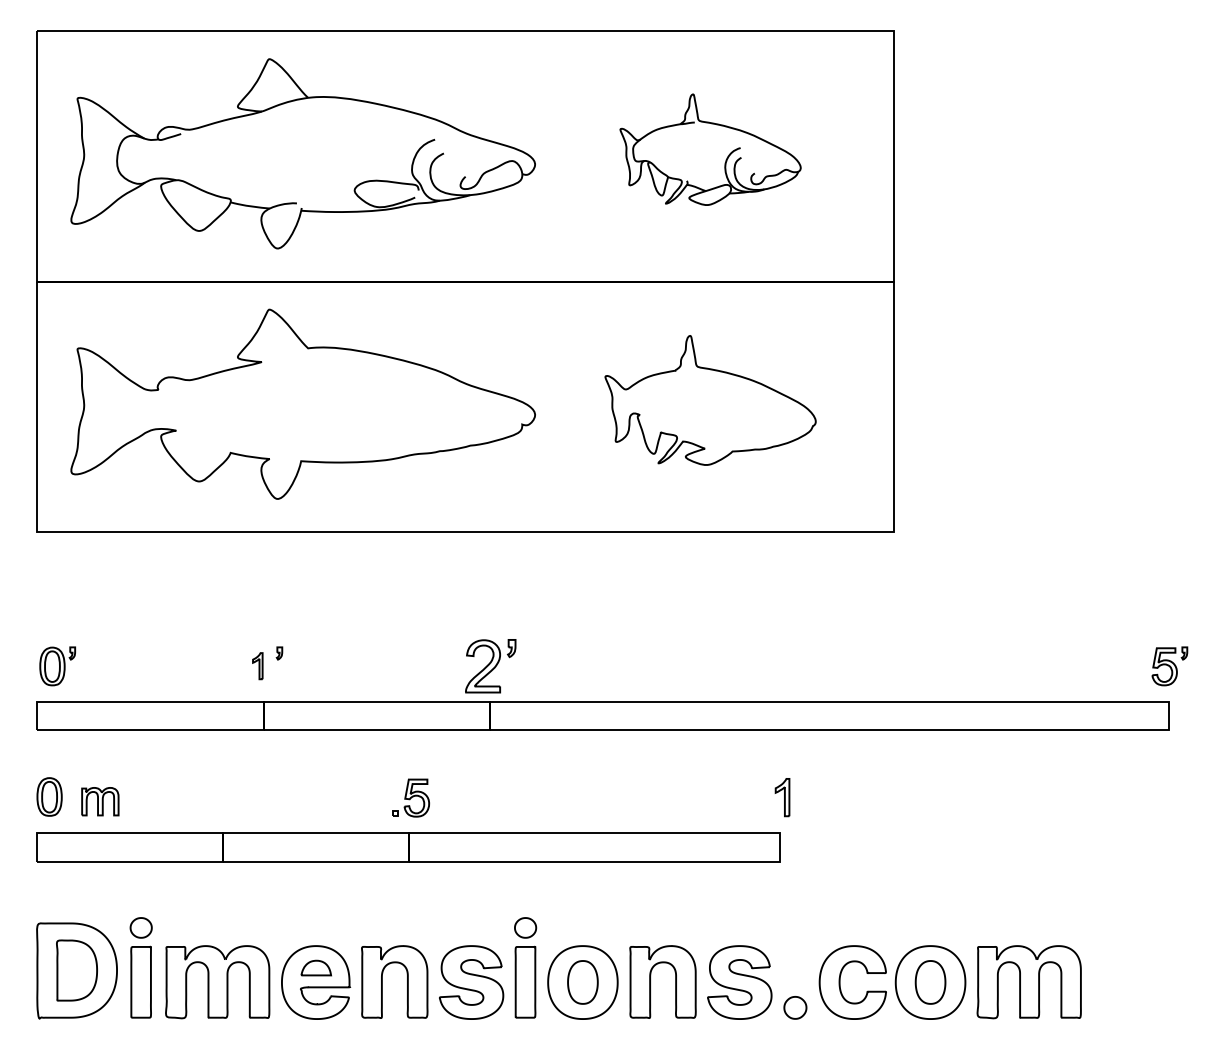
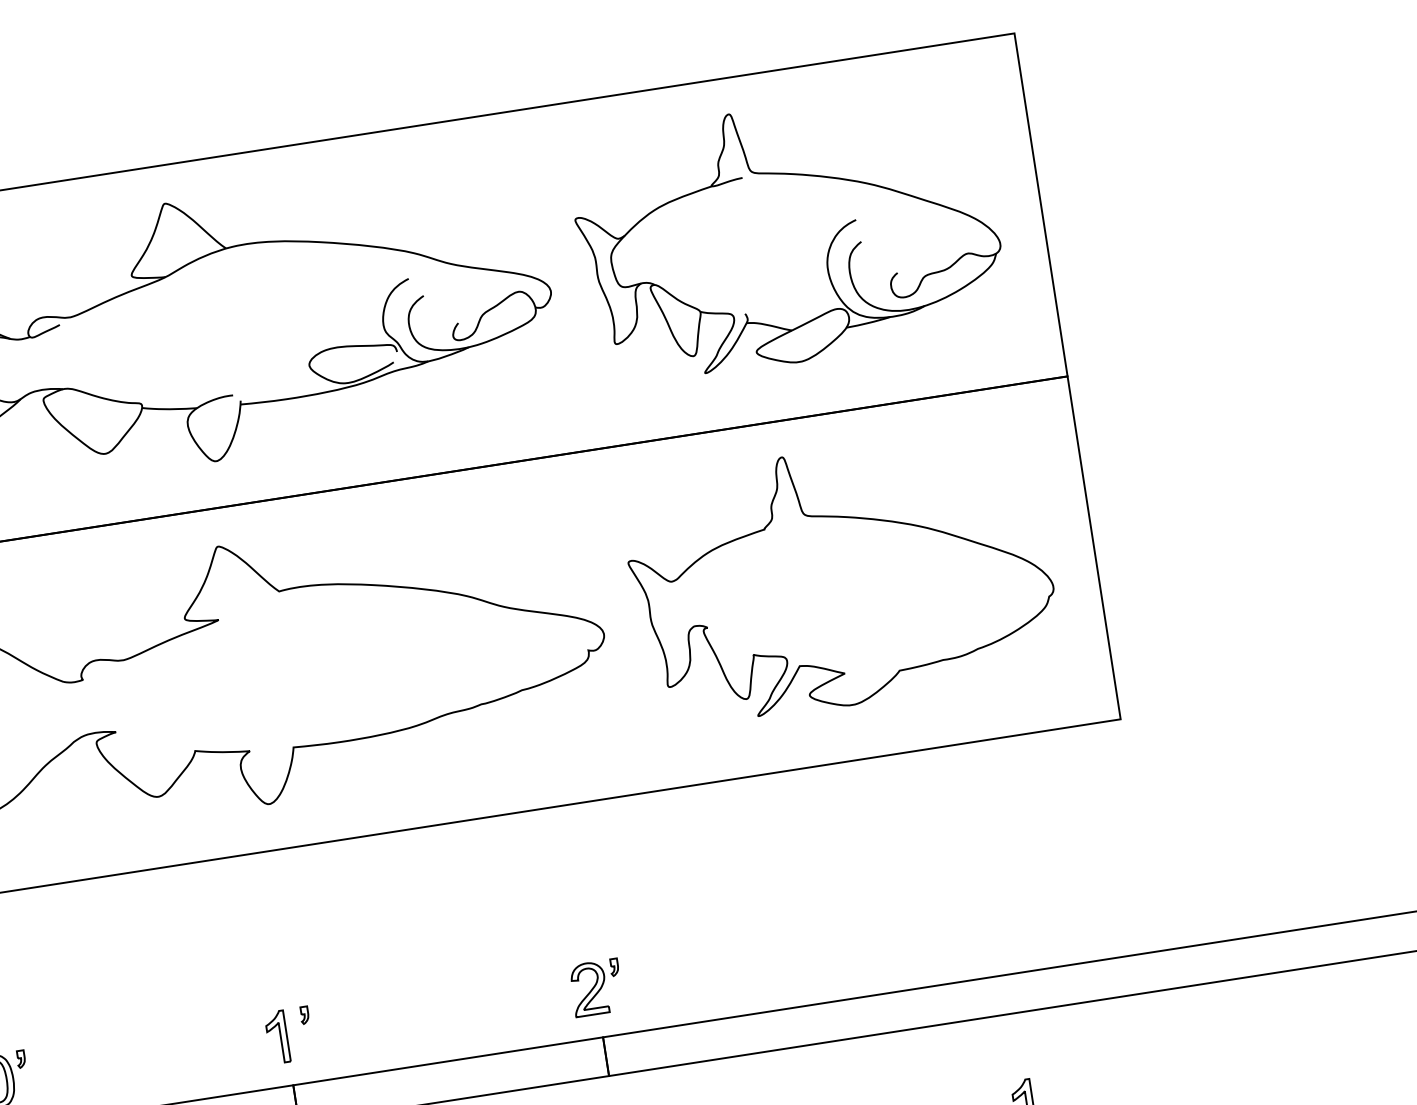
part: (710, 149) -> (787, 233), size x1.67
part: (710, 400) -> (841, 577), size x1.43
part: (257, 665) -> (277, 1036), size x1.43
part: (490, 665) -> (596, 987), size x0.71

